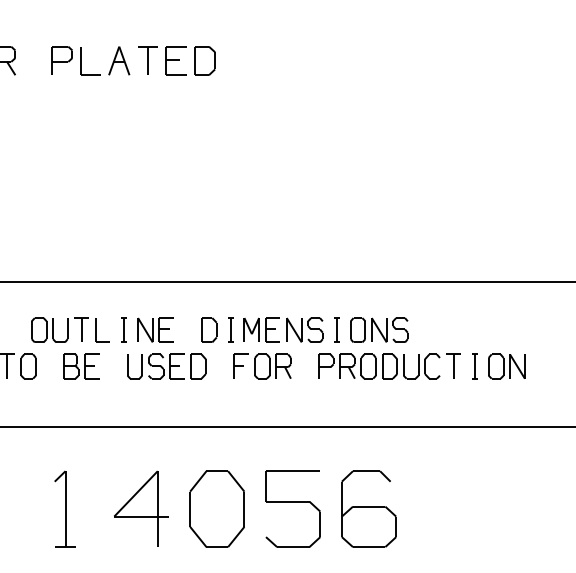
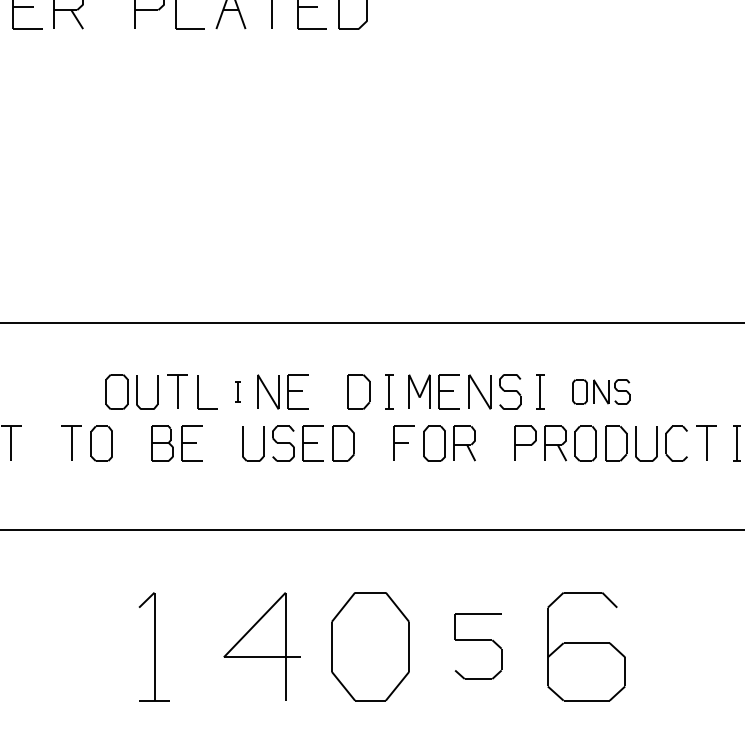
part: (123, 329) -> (236, 390), size x0.6
part: (379, 329) -> (601, 390), size x0.7
part: (292, 508) -> (477, 645), size x0.6

